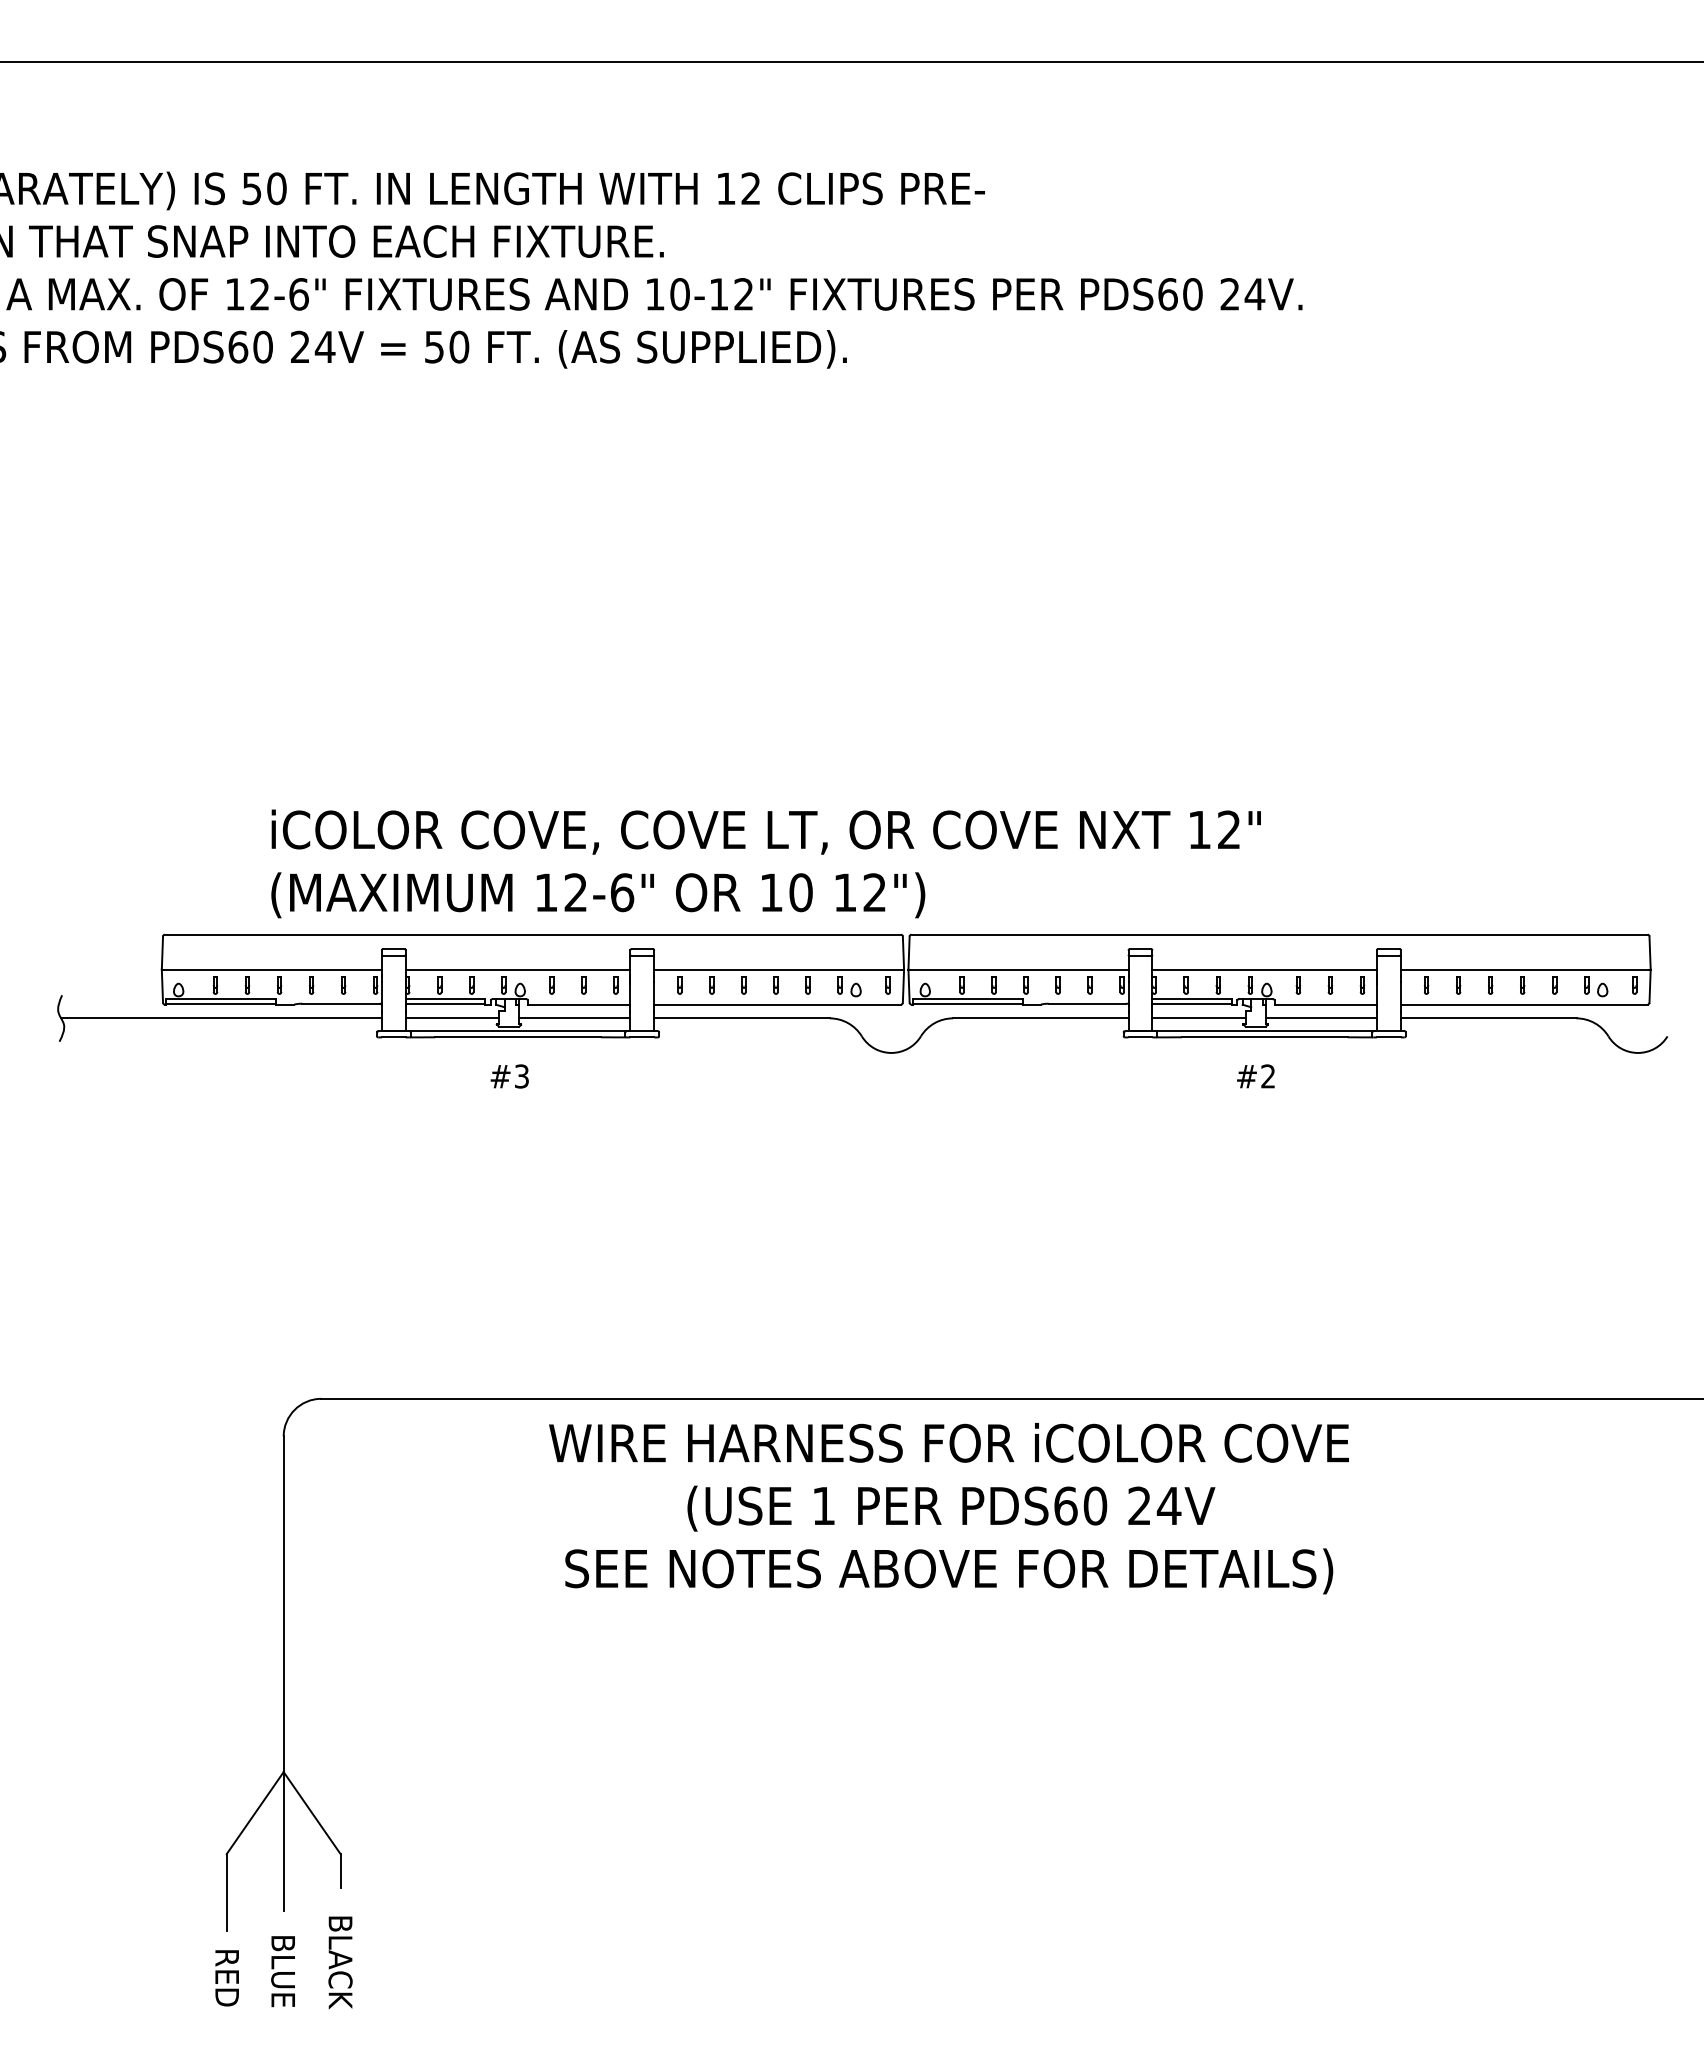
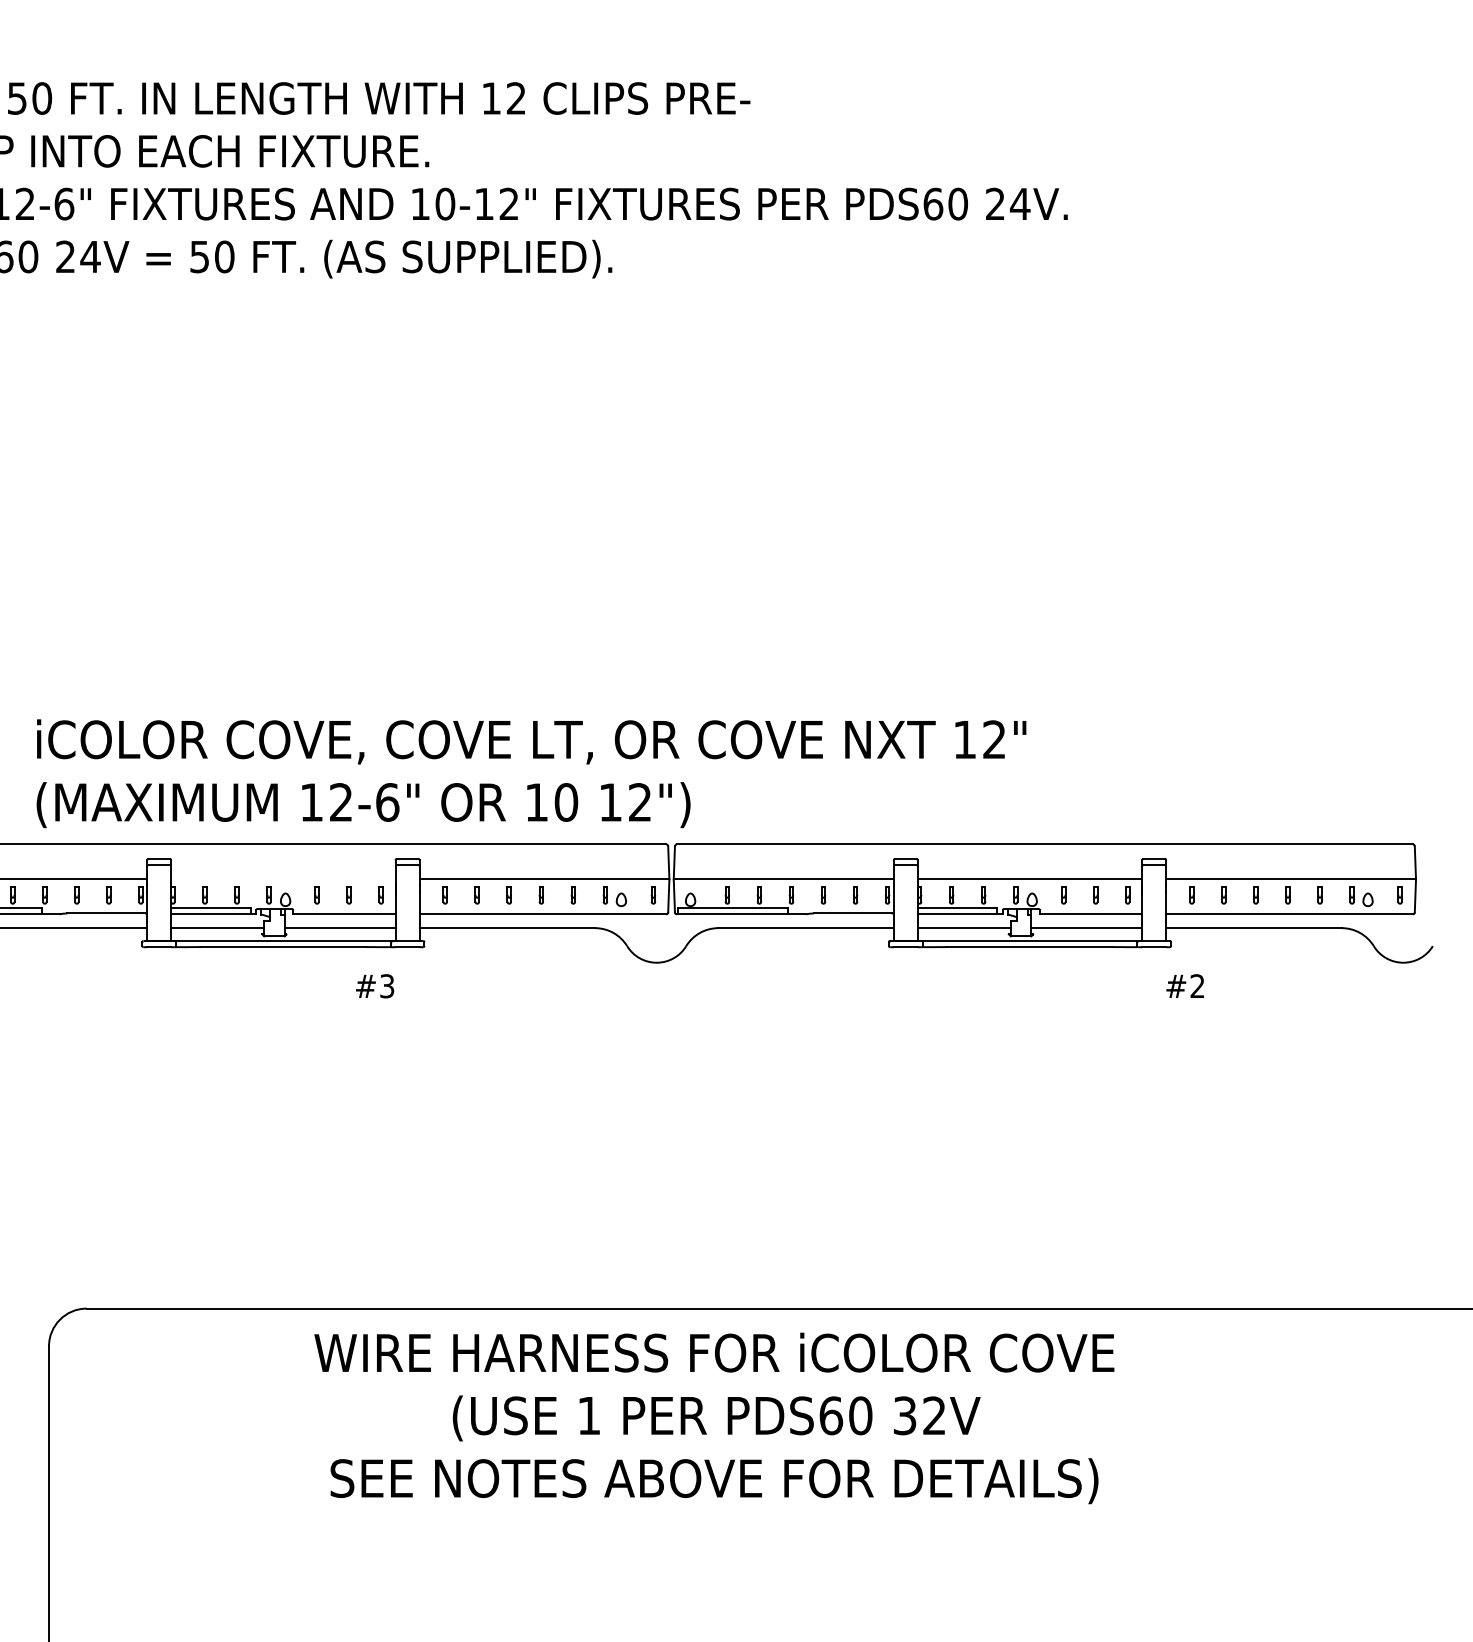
line: (517, 969) -> (282, 879), removed
text: (509, 1076) -> (374, 986), moved
text: (1255, 1076) -> (1184, 986), moved
text: (1154, 1505) -> (919, 1415), 24V -> 32V

